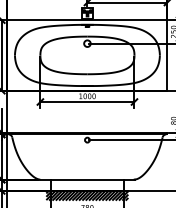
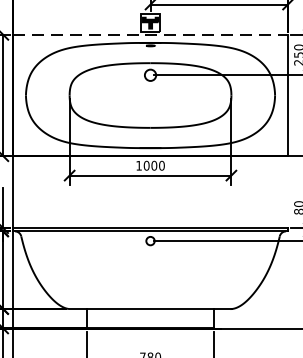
line: (87, 20) -> (150, 35), solid -> dashed
hatch: (87, 195) -> (150, 336), removed

